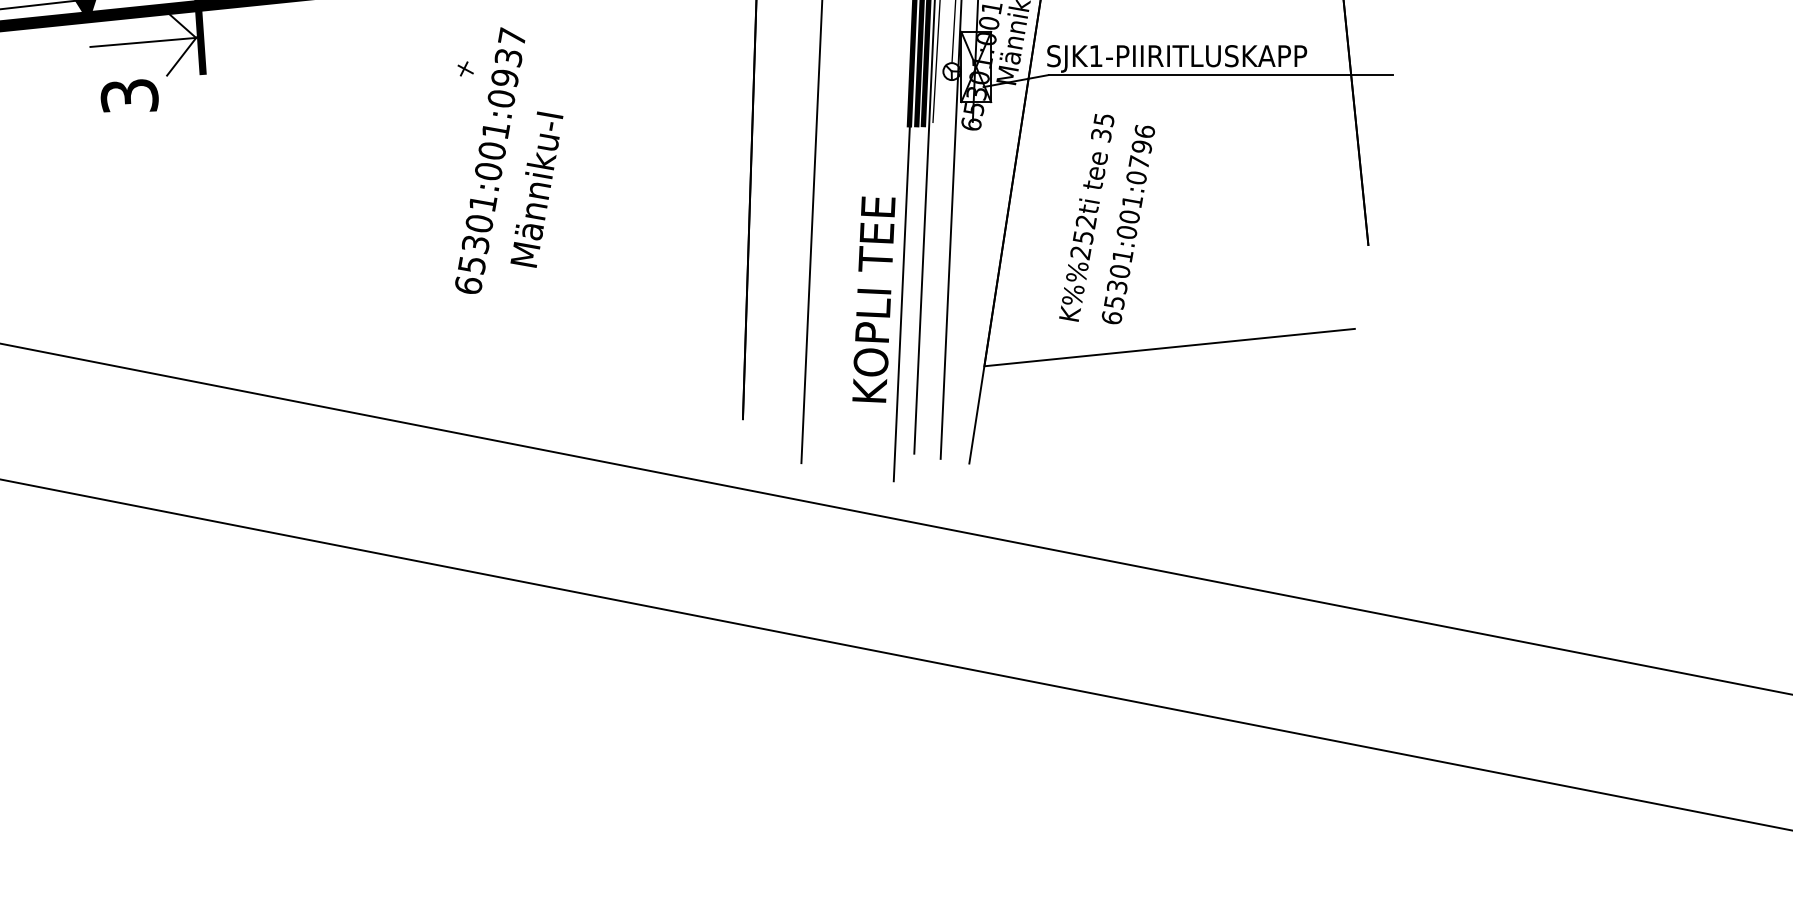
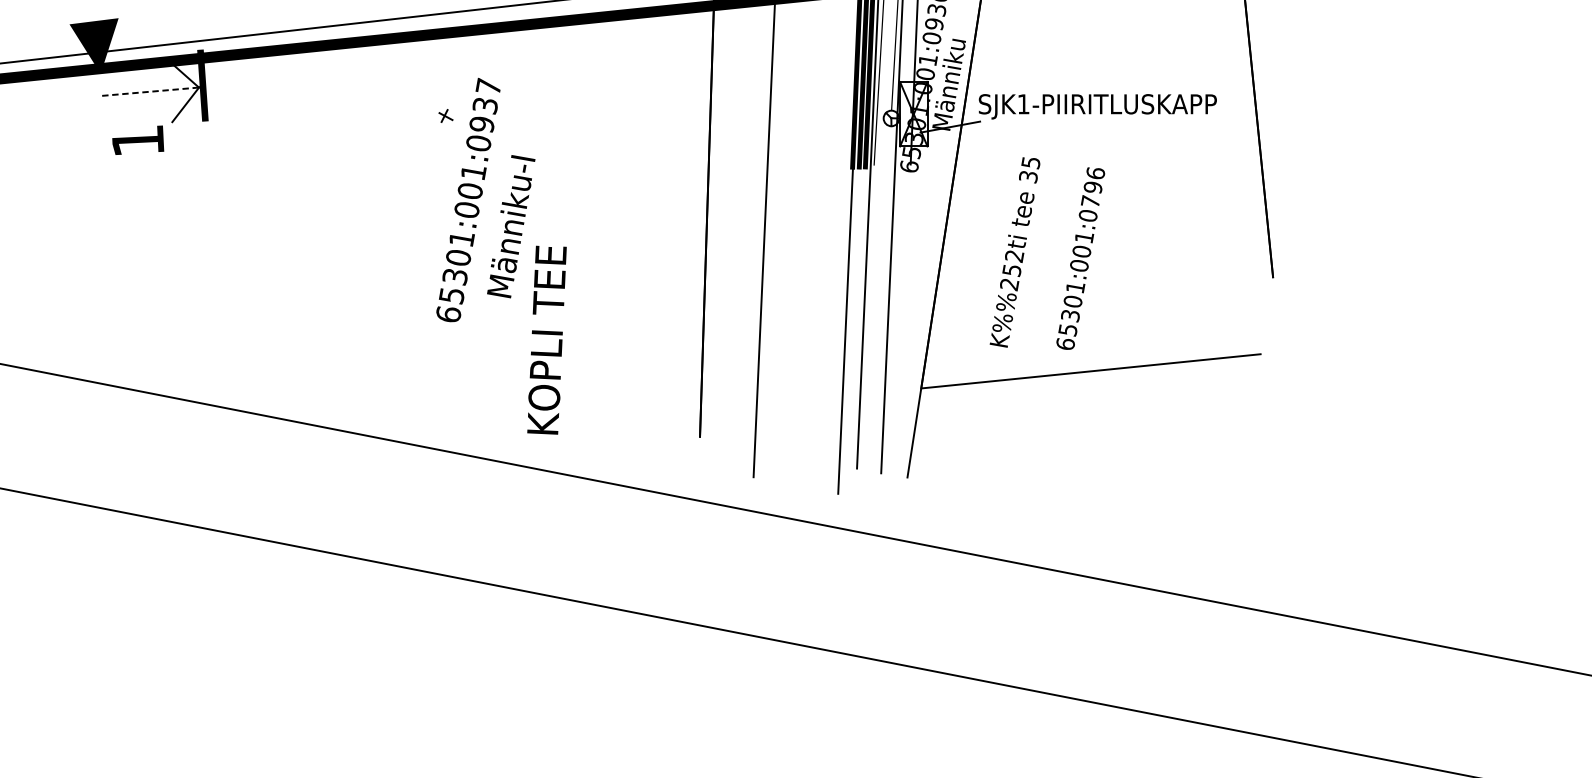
line: (143, 42) -> (150, 91), solid -> dashed
line: (1220, 75) -> (1137, 122), removed
text: (129, 95) -> (137, 140), 3 -> 1
text: (1128, 224) -> (1080, 258), moved
text: (873, 299) -> (546, 340), moved

